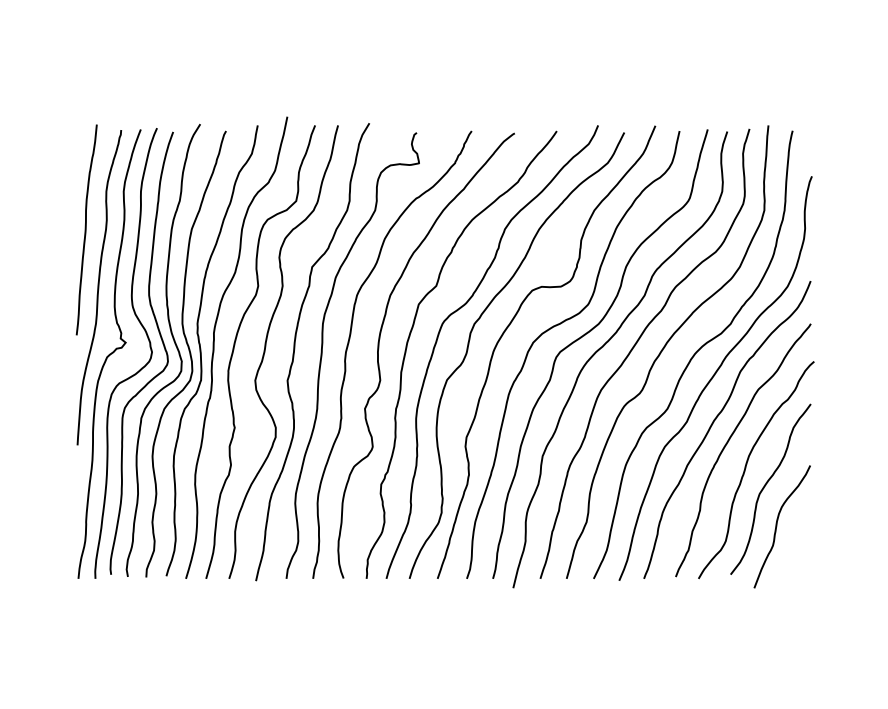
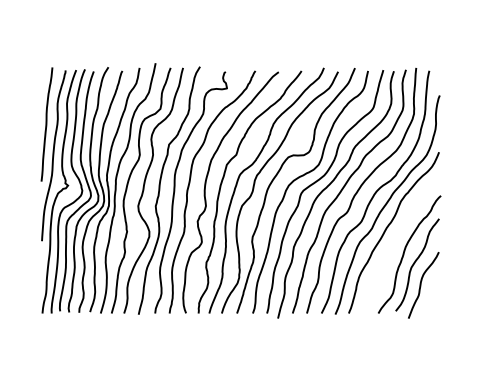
curve: (730, 442) -> (395, 239), removed

